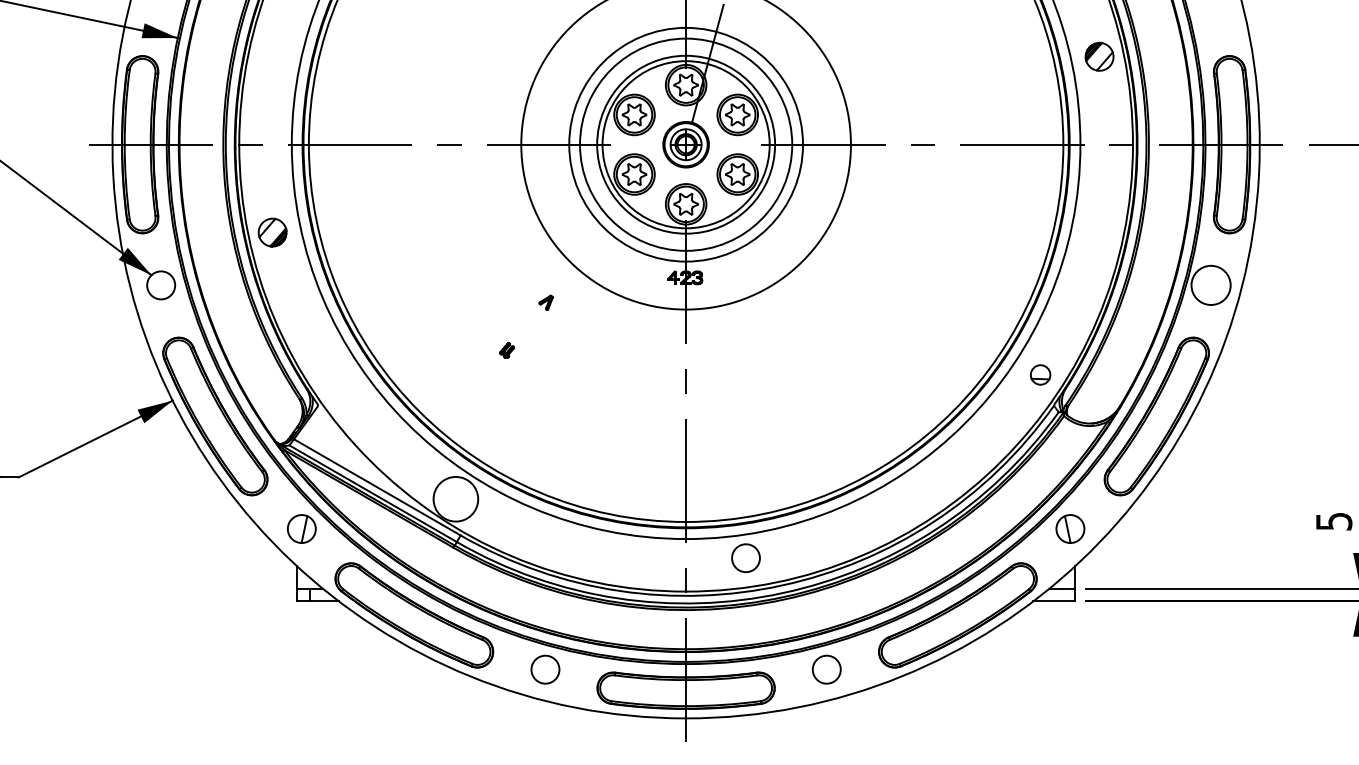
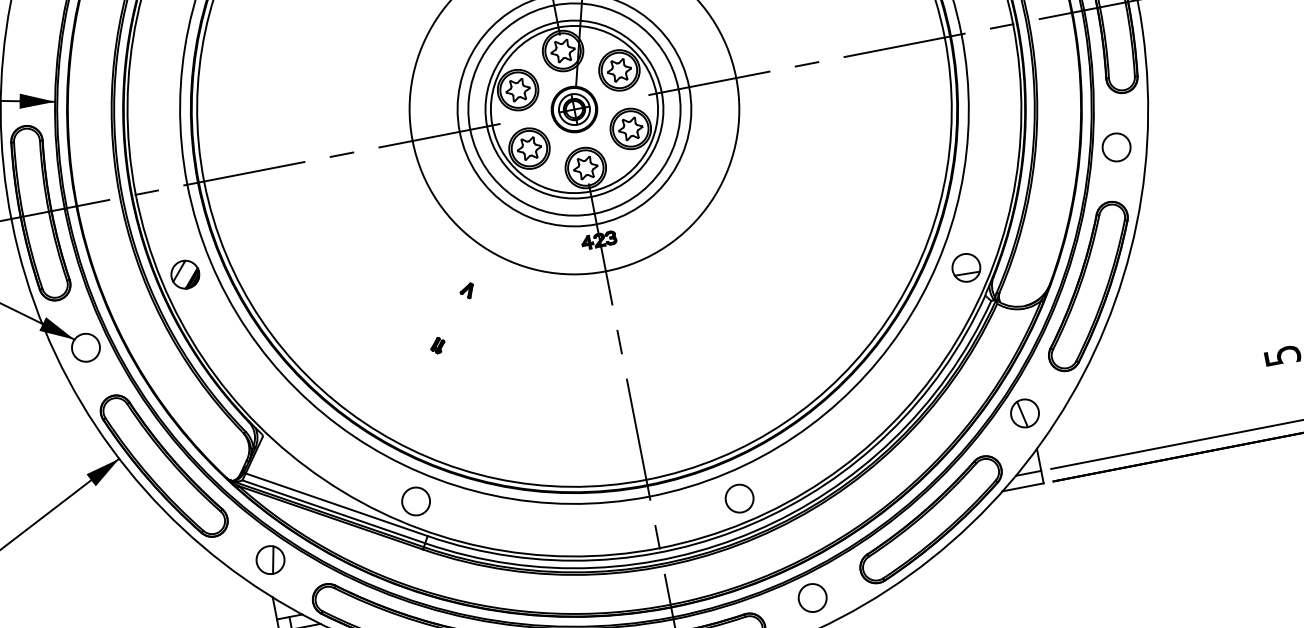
circle: (1211, 285) -> (1117, 147), size x0.71
part: (1040, 374) -> (966, 267), size x1.43
circle: (455, 499) -> (415, 501), size x0.62
circle: (745, 557) -> (738, 498), moved

